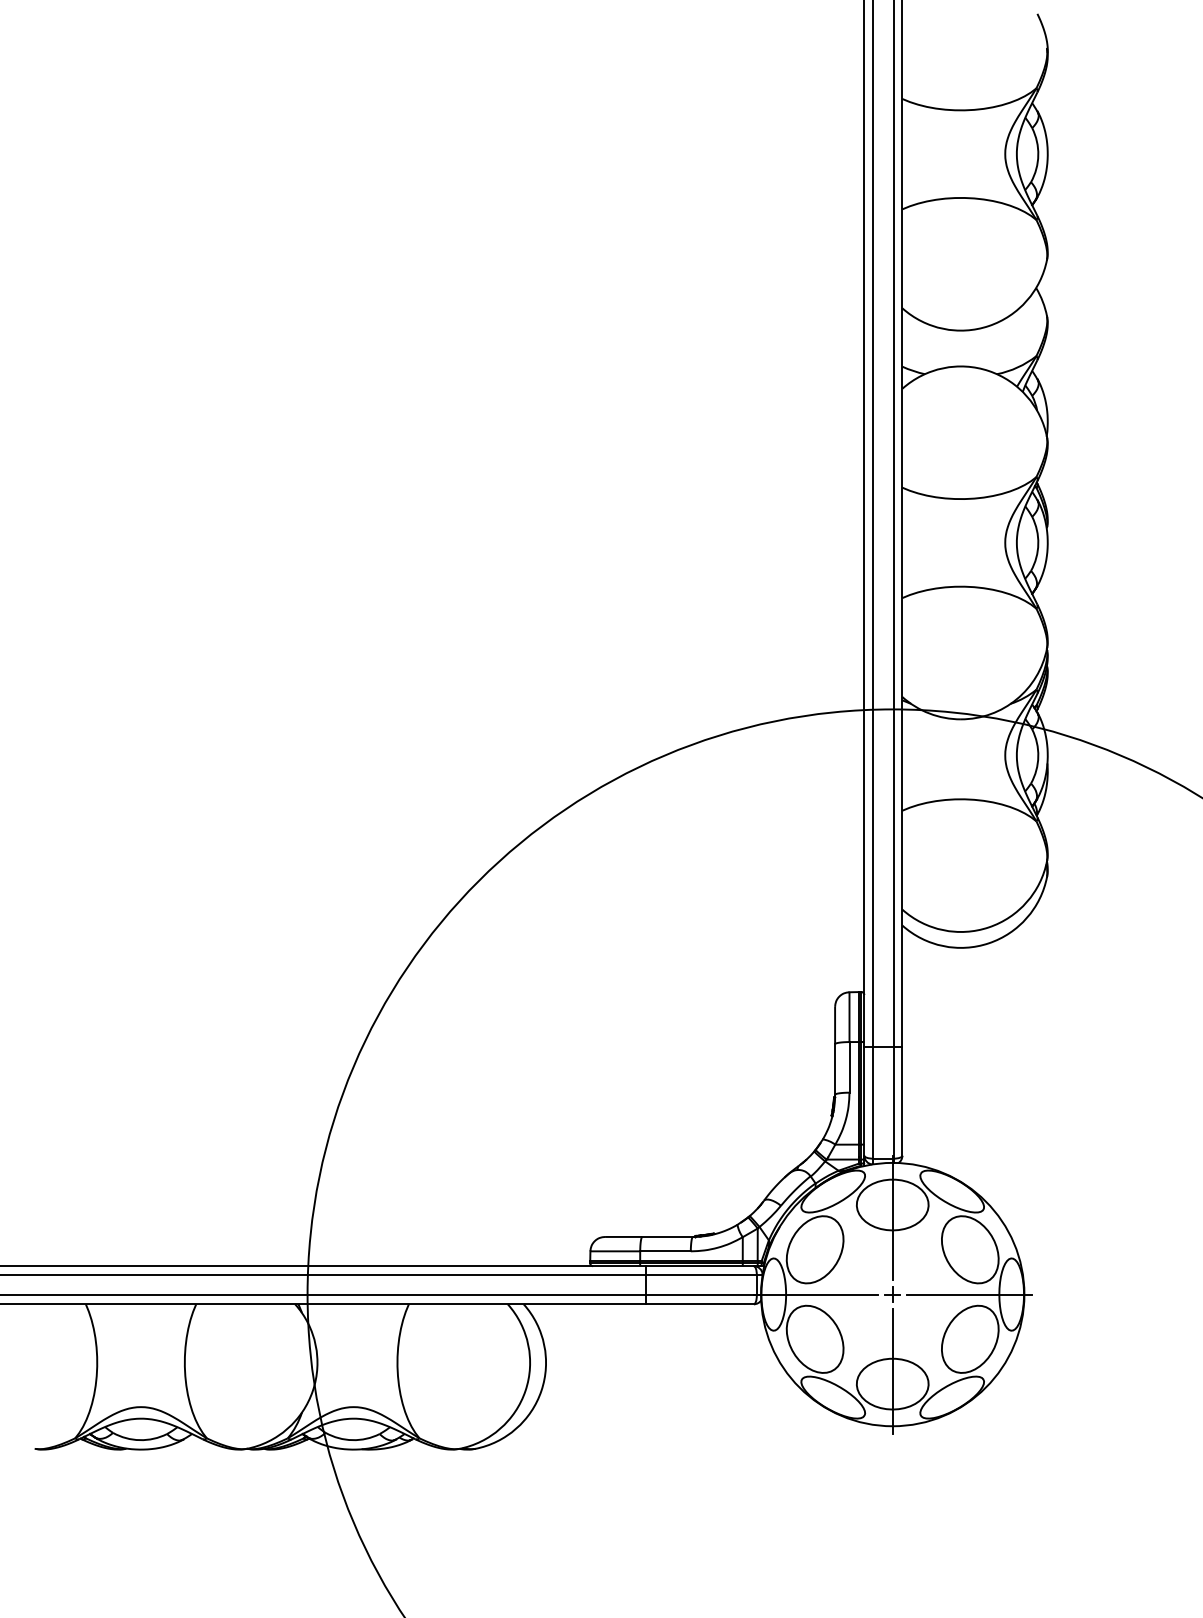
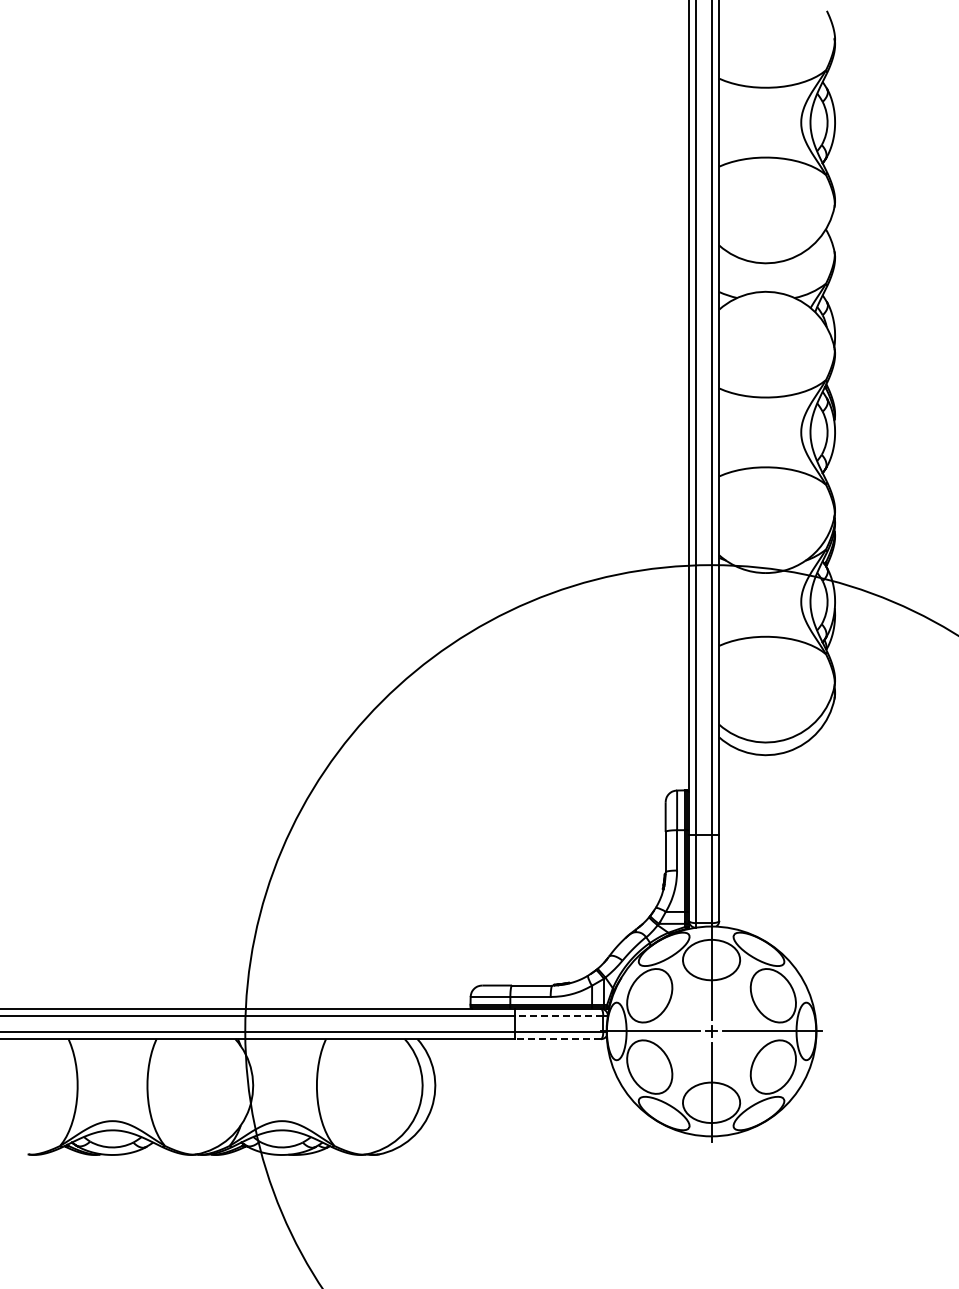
line: (700, 1274) -> (558, 1015), solid -> dashed
line: (699, 1304) -> (557, 1039), solid -> dashed

